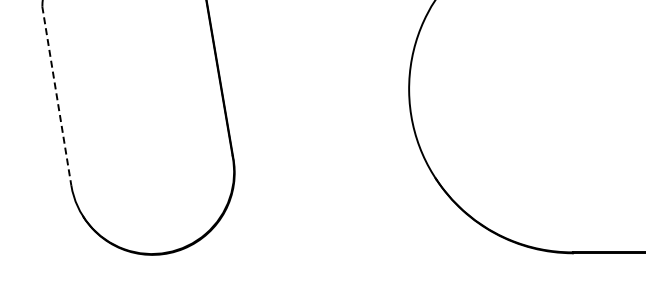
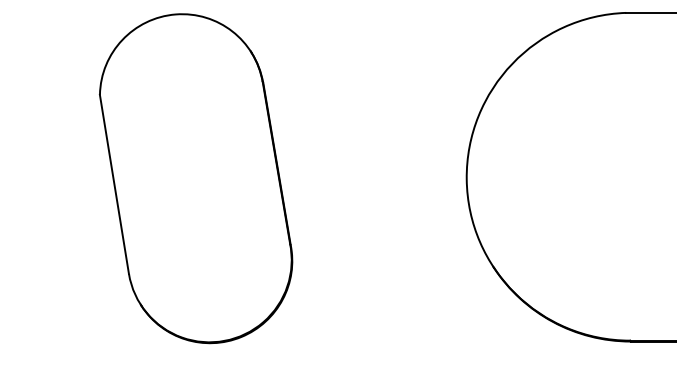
line: (56, 96) -> (114, 184), dashed -> solid

